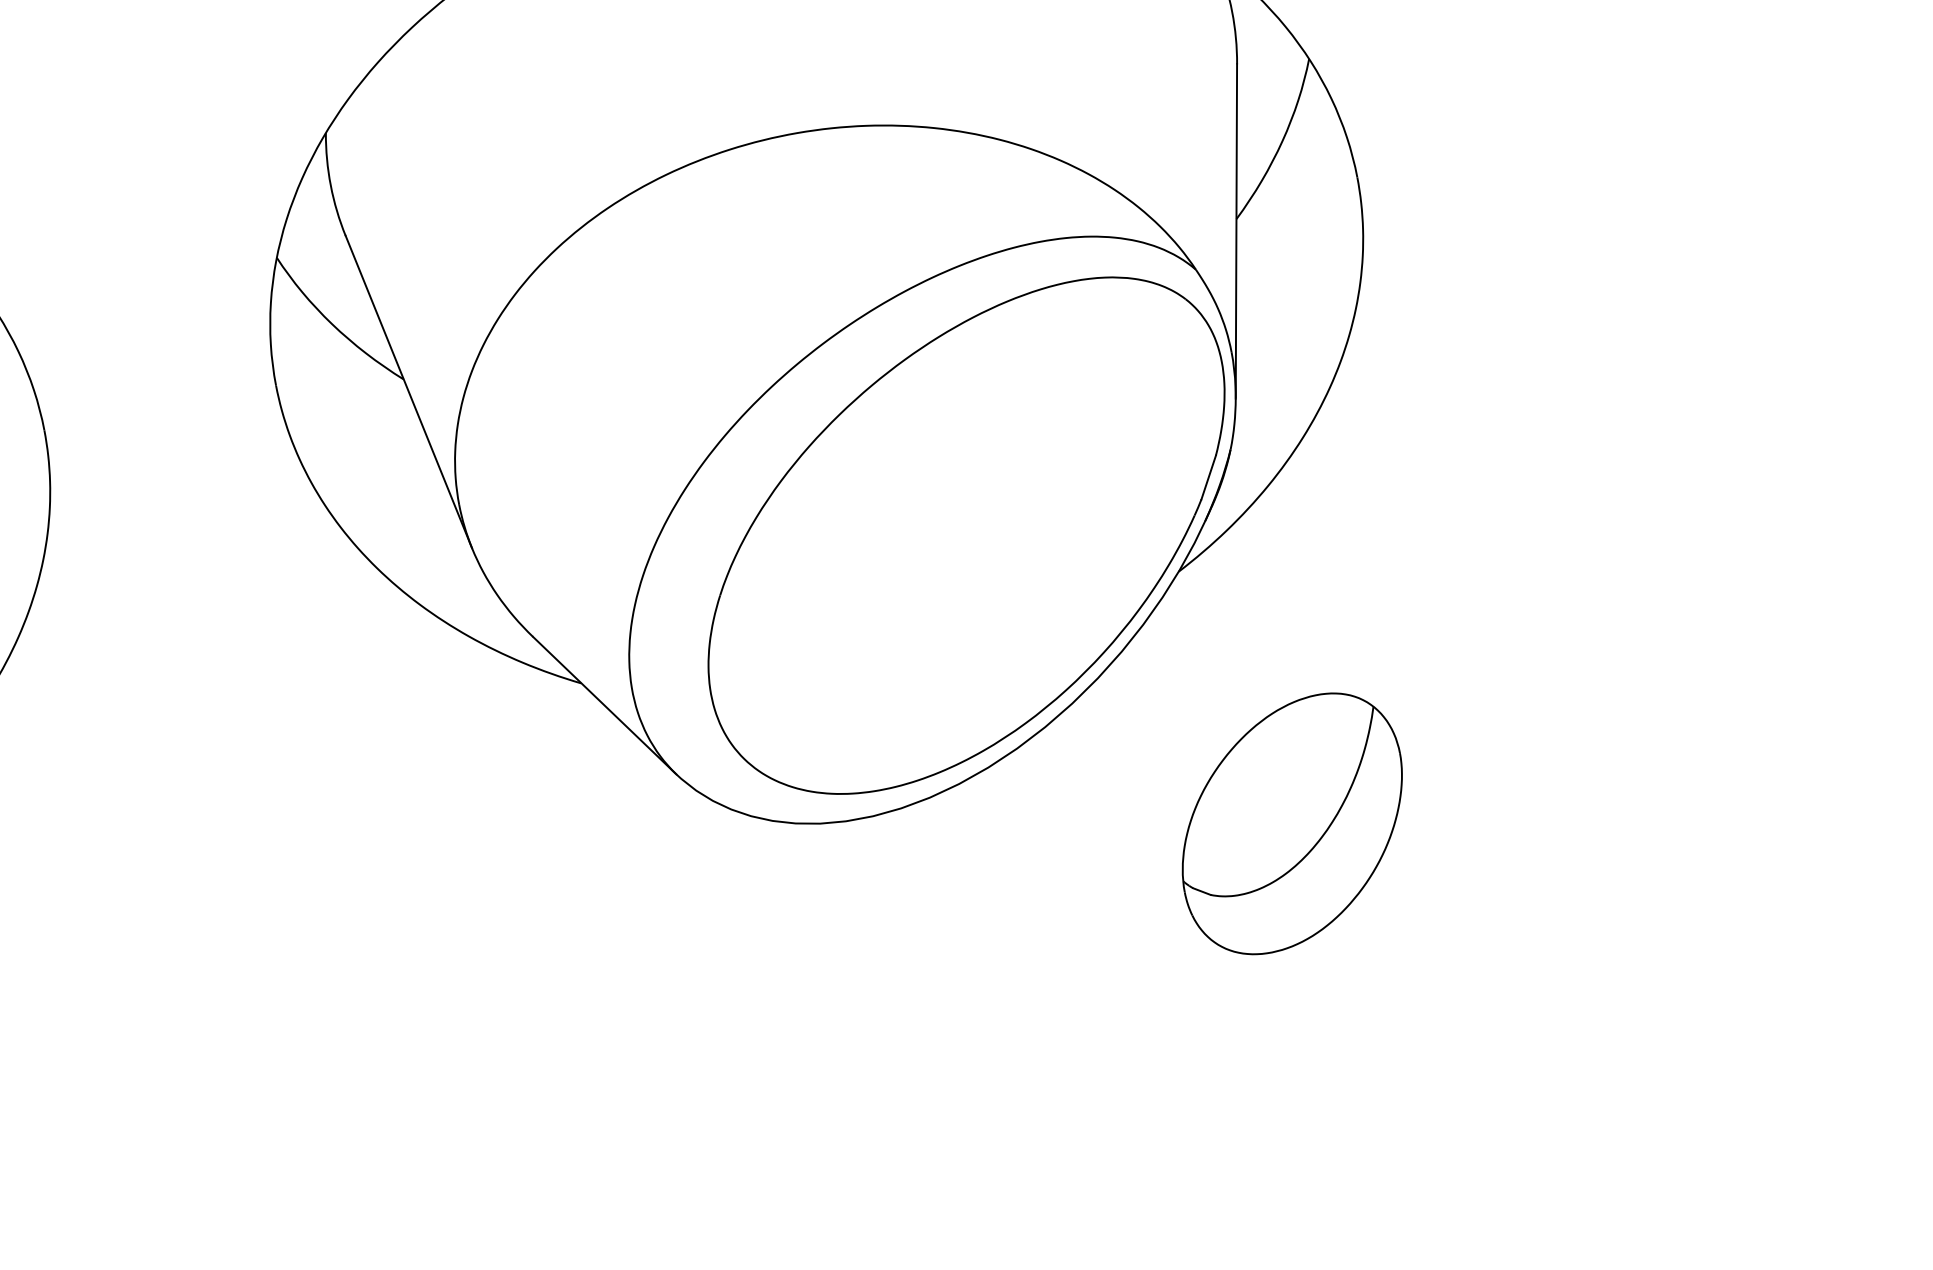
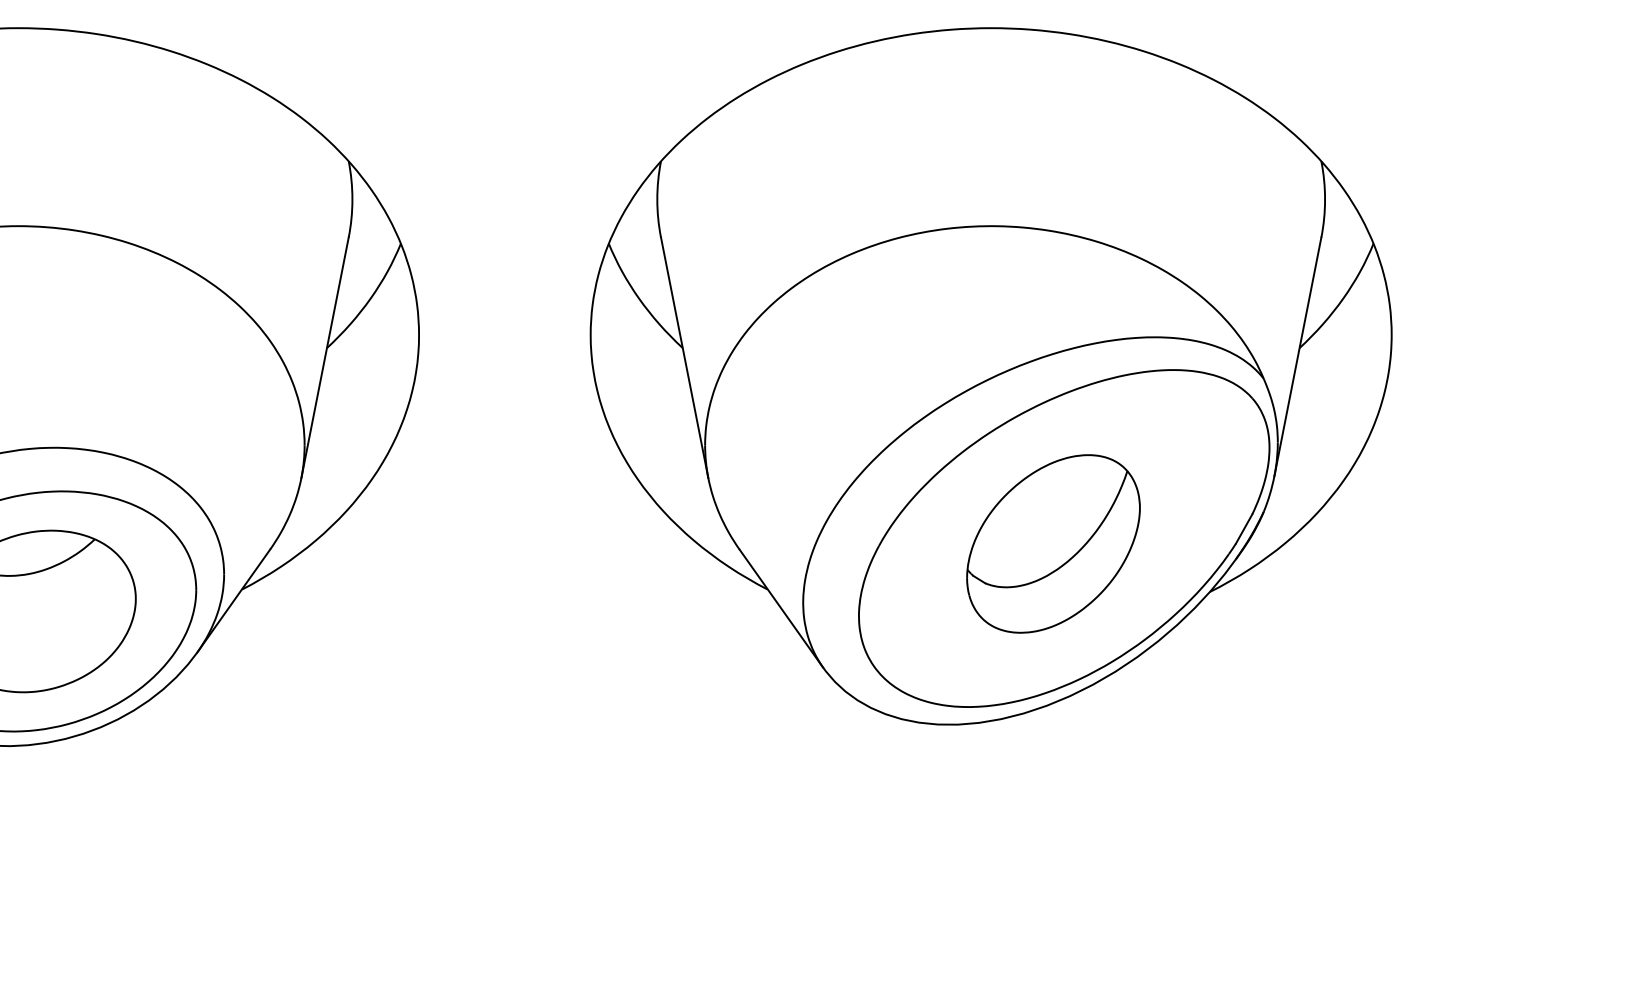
part: (1292, 823) -> (1053, 543), moved

